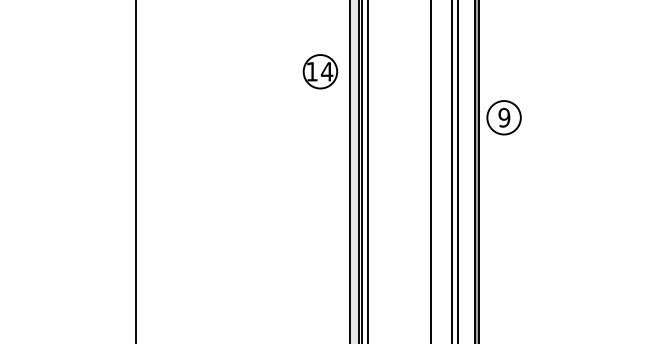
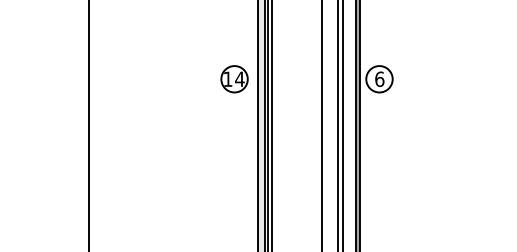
part: (320, 71) -> (234, 79), moved
text: (504, 117) -> (379, 79), 9 -> 6

